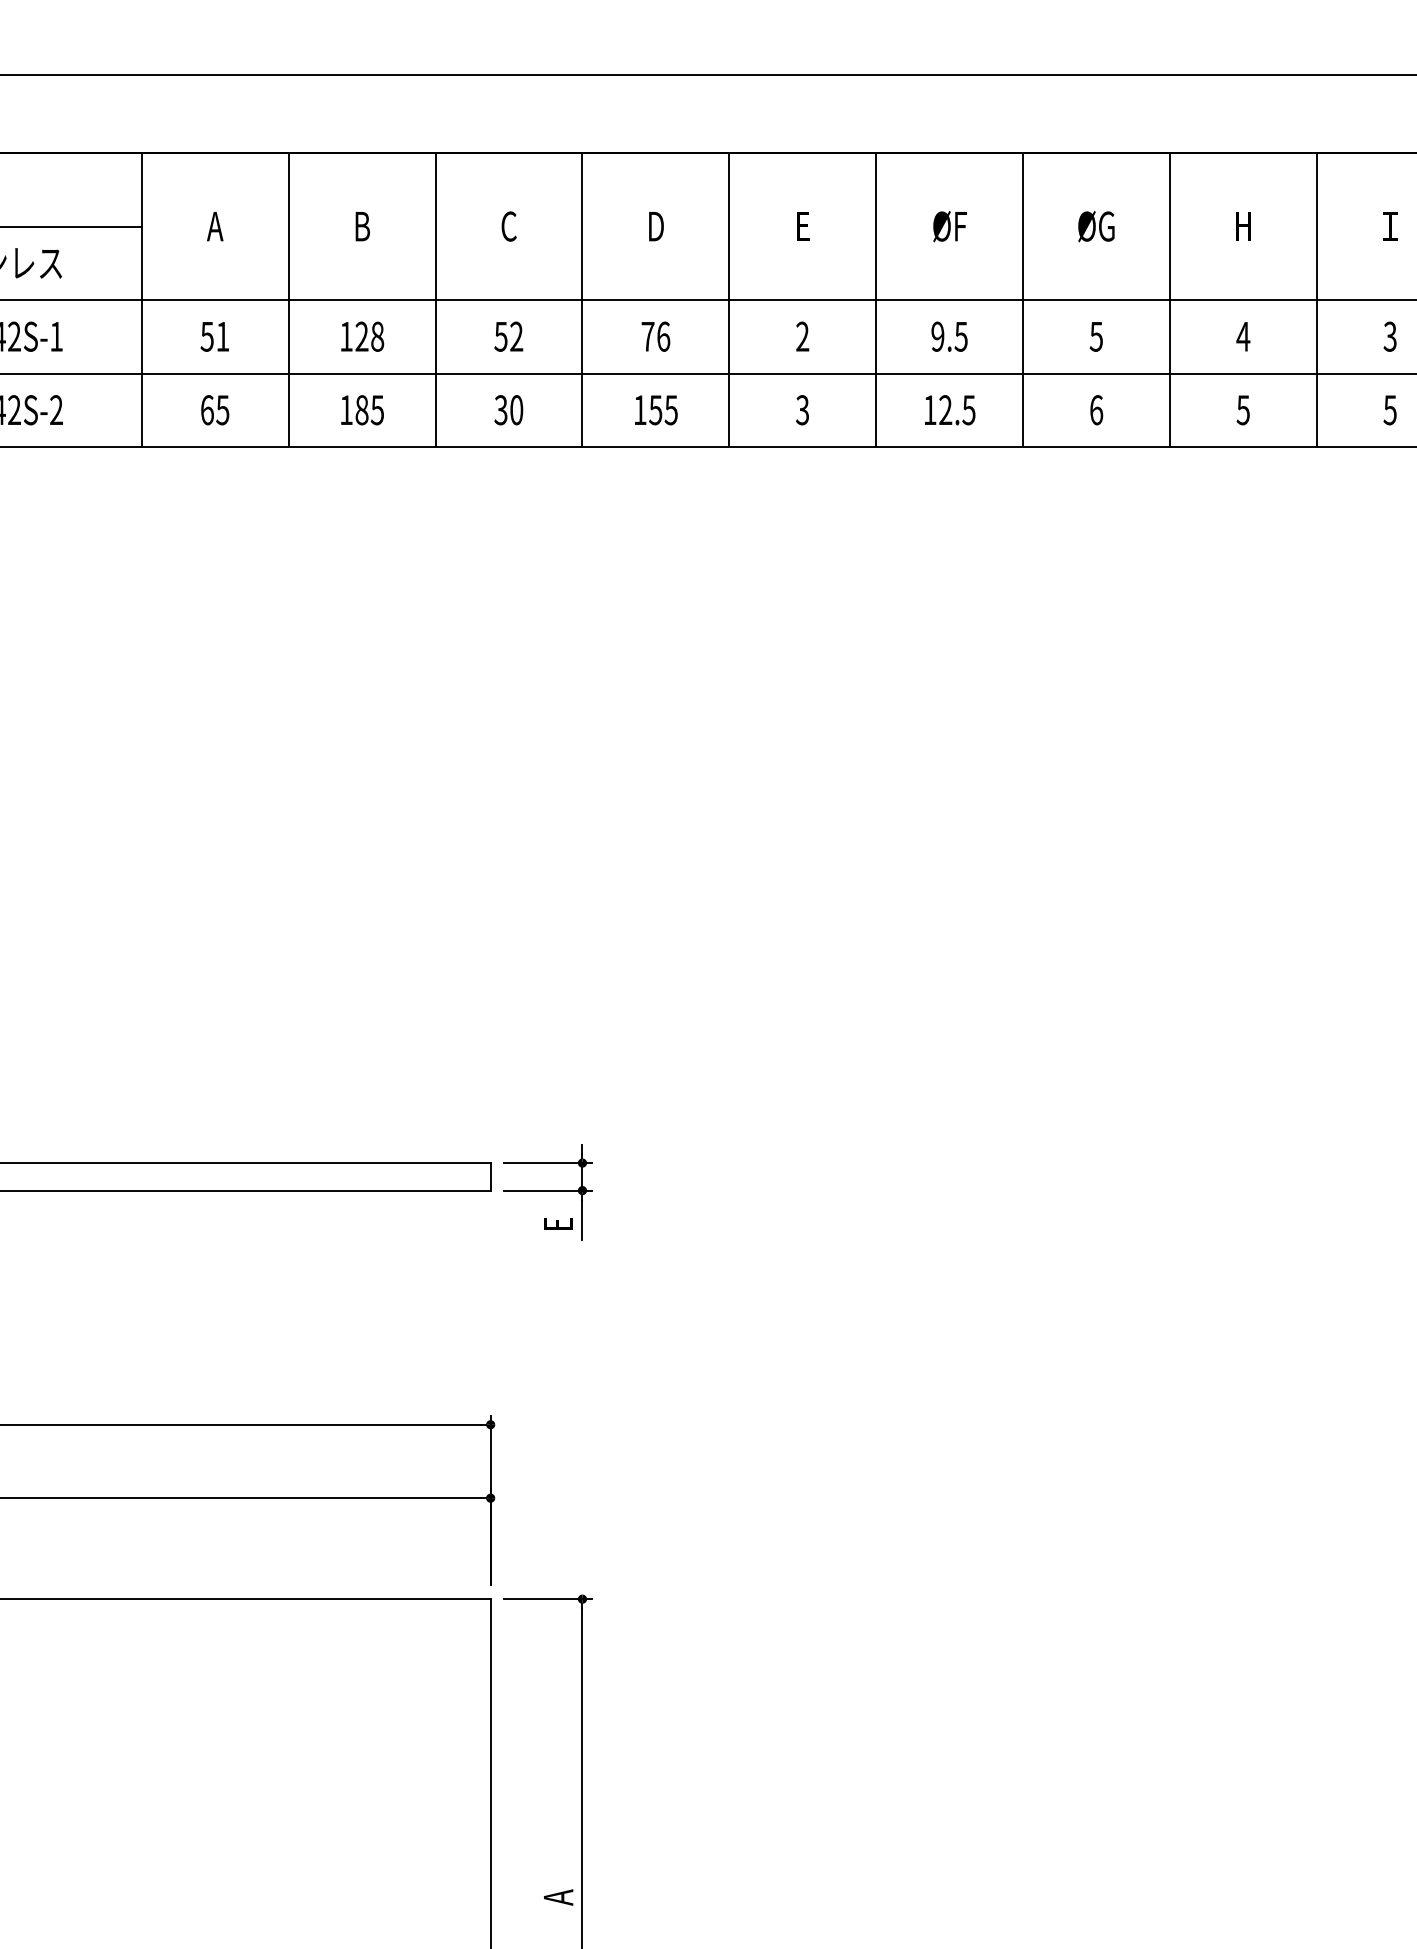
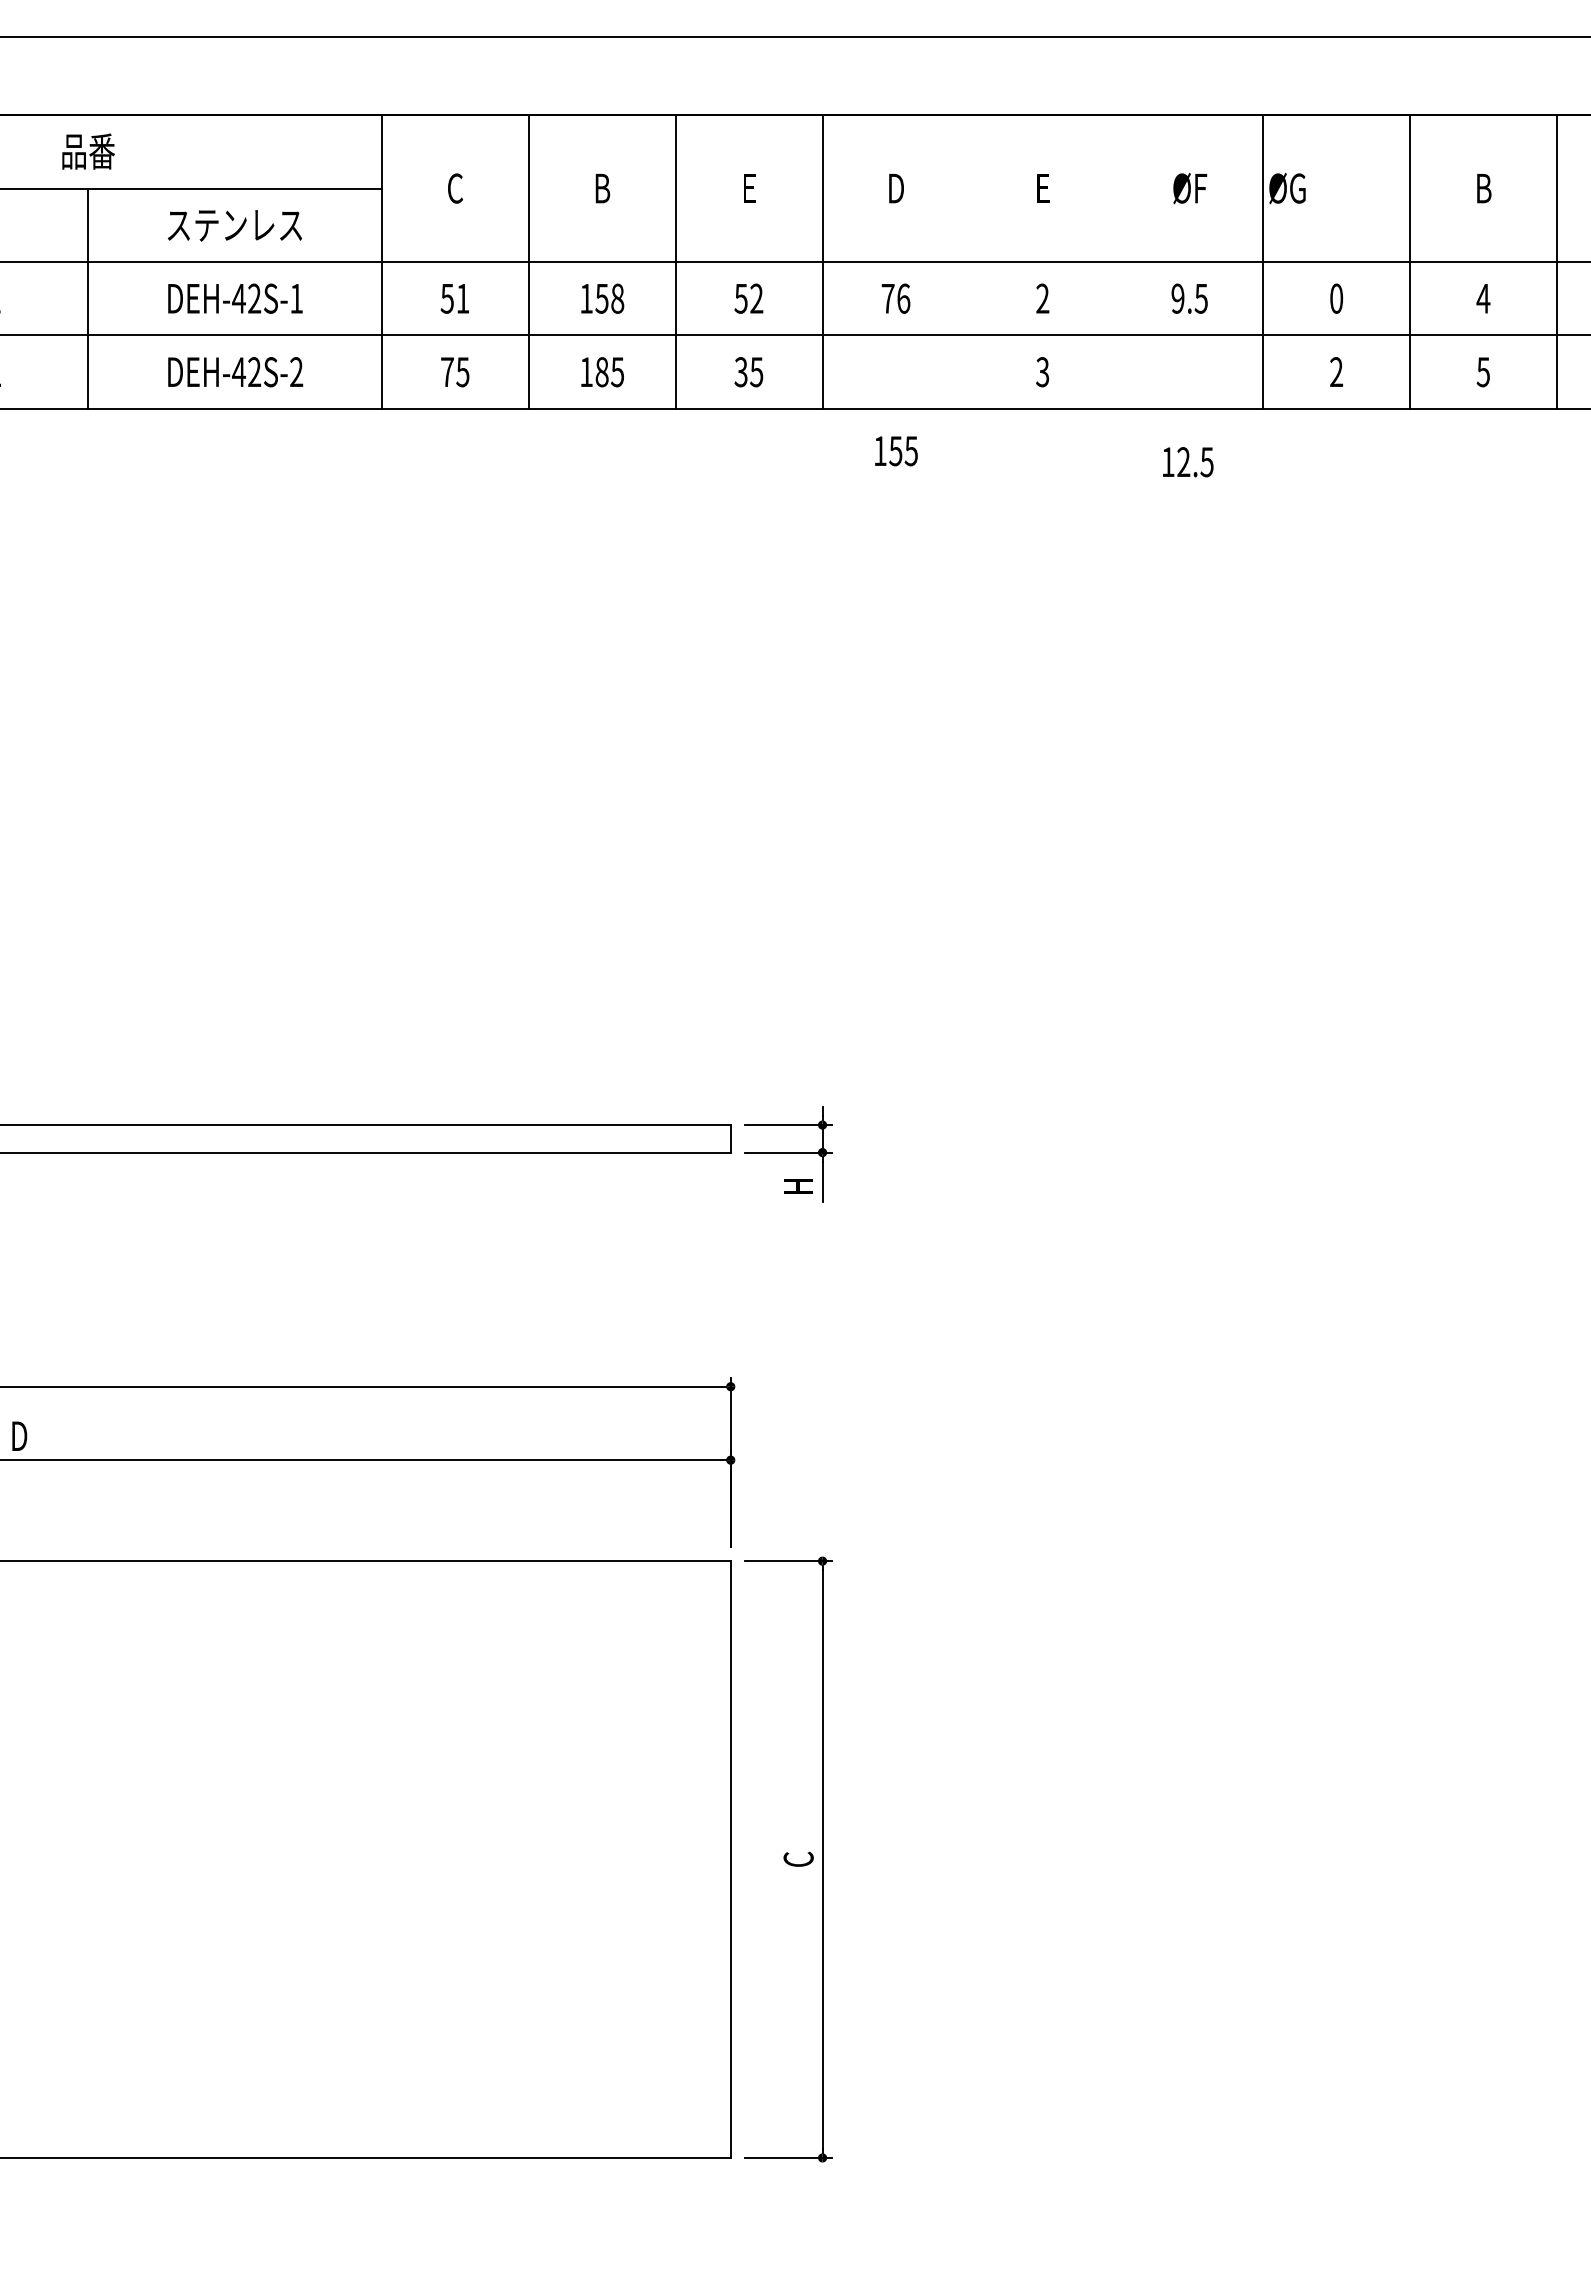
text: (215, 226) -> (455, 188), A -> C
text: (508, 226) -> (748, 188), C -> E
text: (1096, 226) -> (1287, 188), moved
text: (1243, 226) -> (1483, 188), H -> B
line: (729, 299) -> (969, 261), removed
line: (876, 299) -> (1116, 261), removed
text: (361, 336) -> (601, 298), 128 -> 158
text: (1096, 336) -> (1336, 298), 5 -> 0
text: (207, 410) -> (447, 372), 65 -> 75
text: (516, 410) -> (756, 372), 30 -> 35
text: (656, 410) -> (896, 451), moved
text: (950, 410) -> (1188, 462), moved
text: (1096, 410) -> (1336, 372), 6 -> 2
text: (558, 1224) -> (798, 1186), E -> H
text: (558, 1897) -> (798, 1859), A -> C

